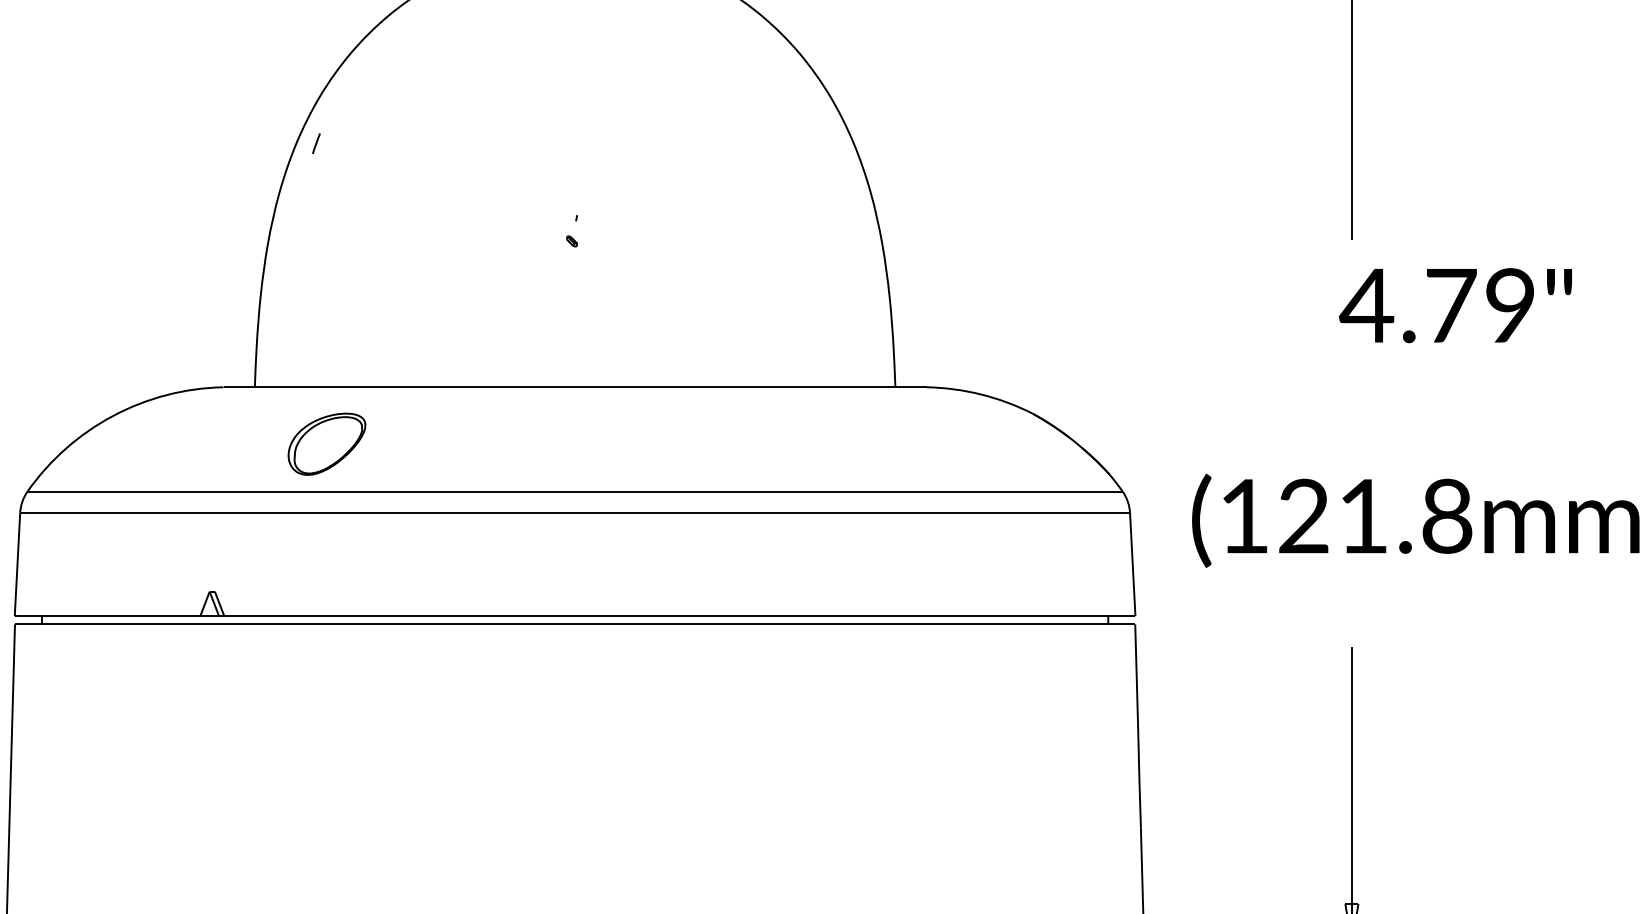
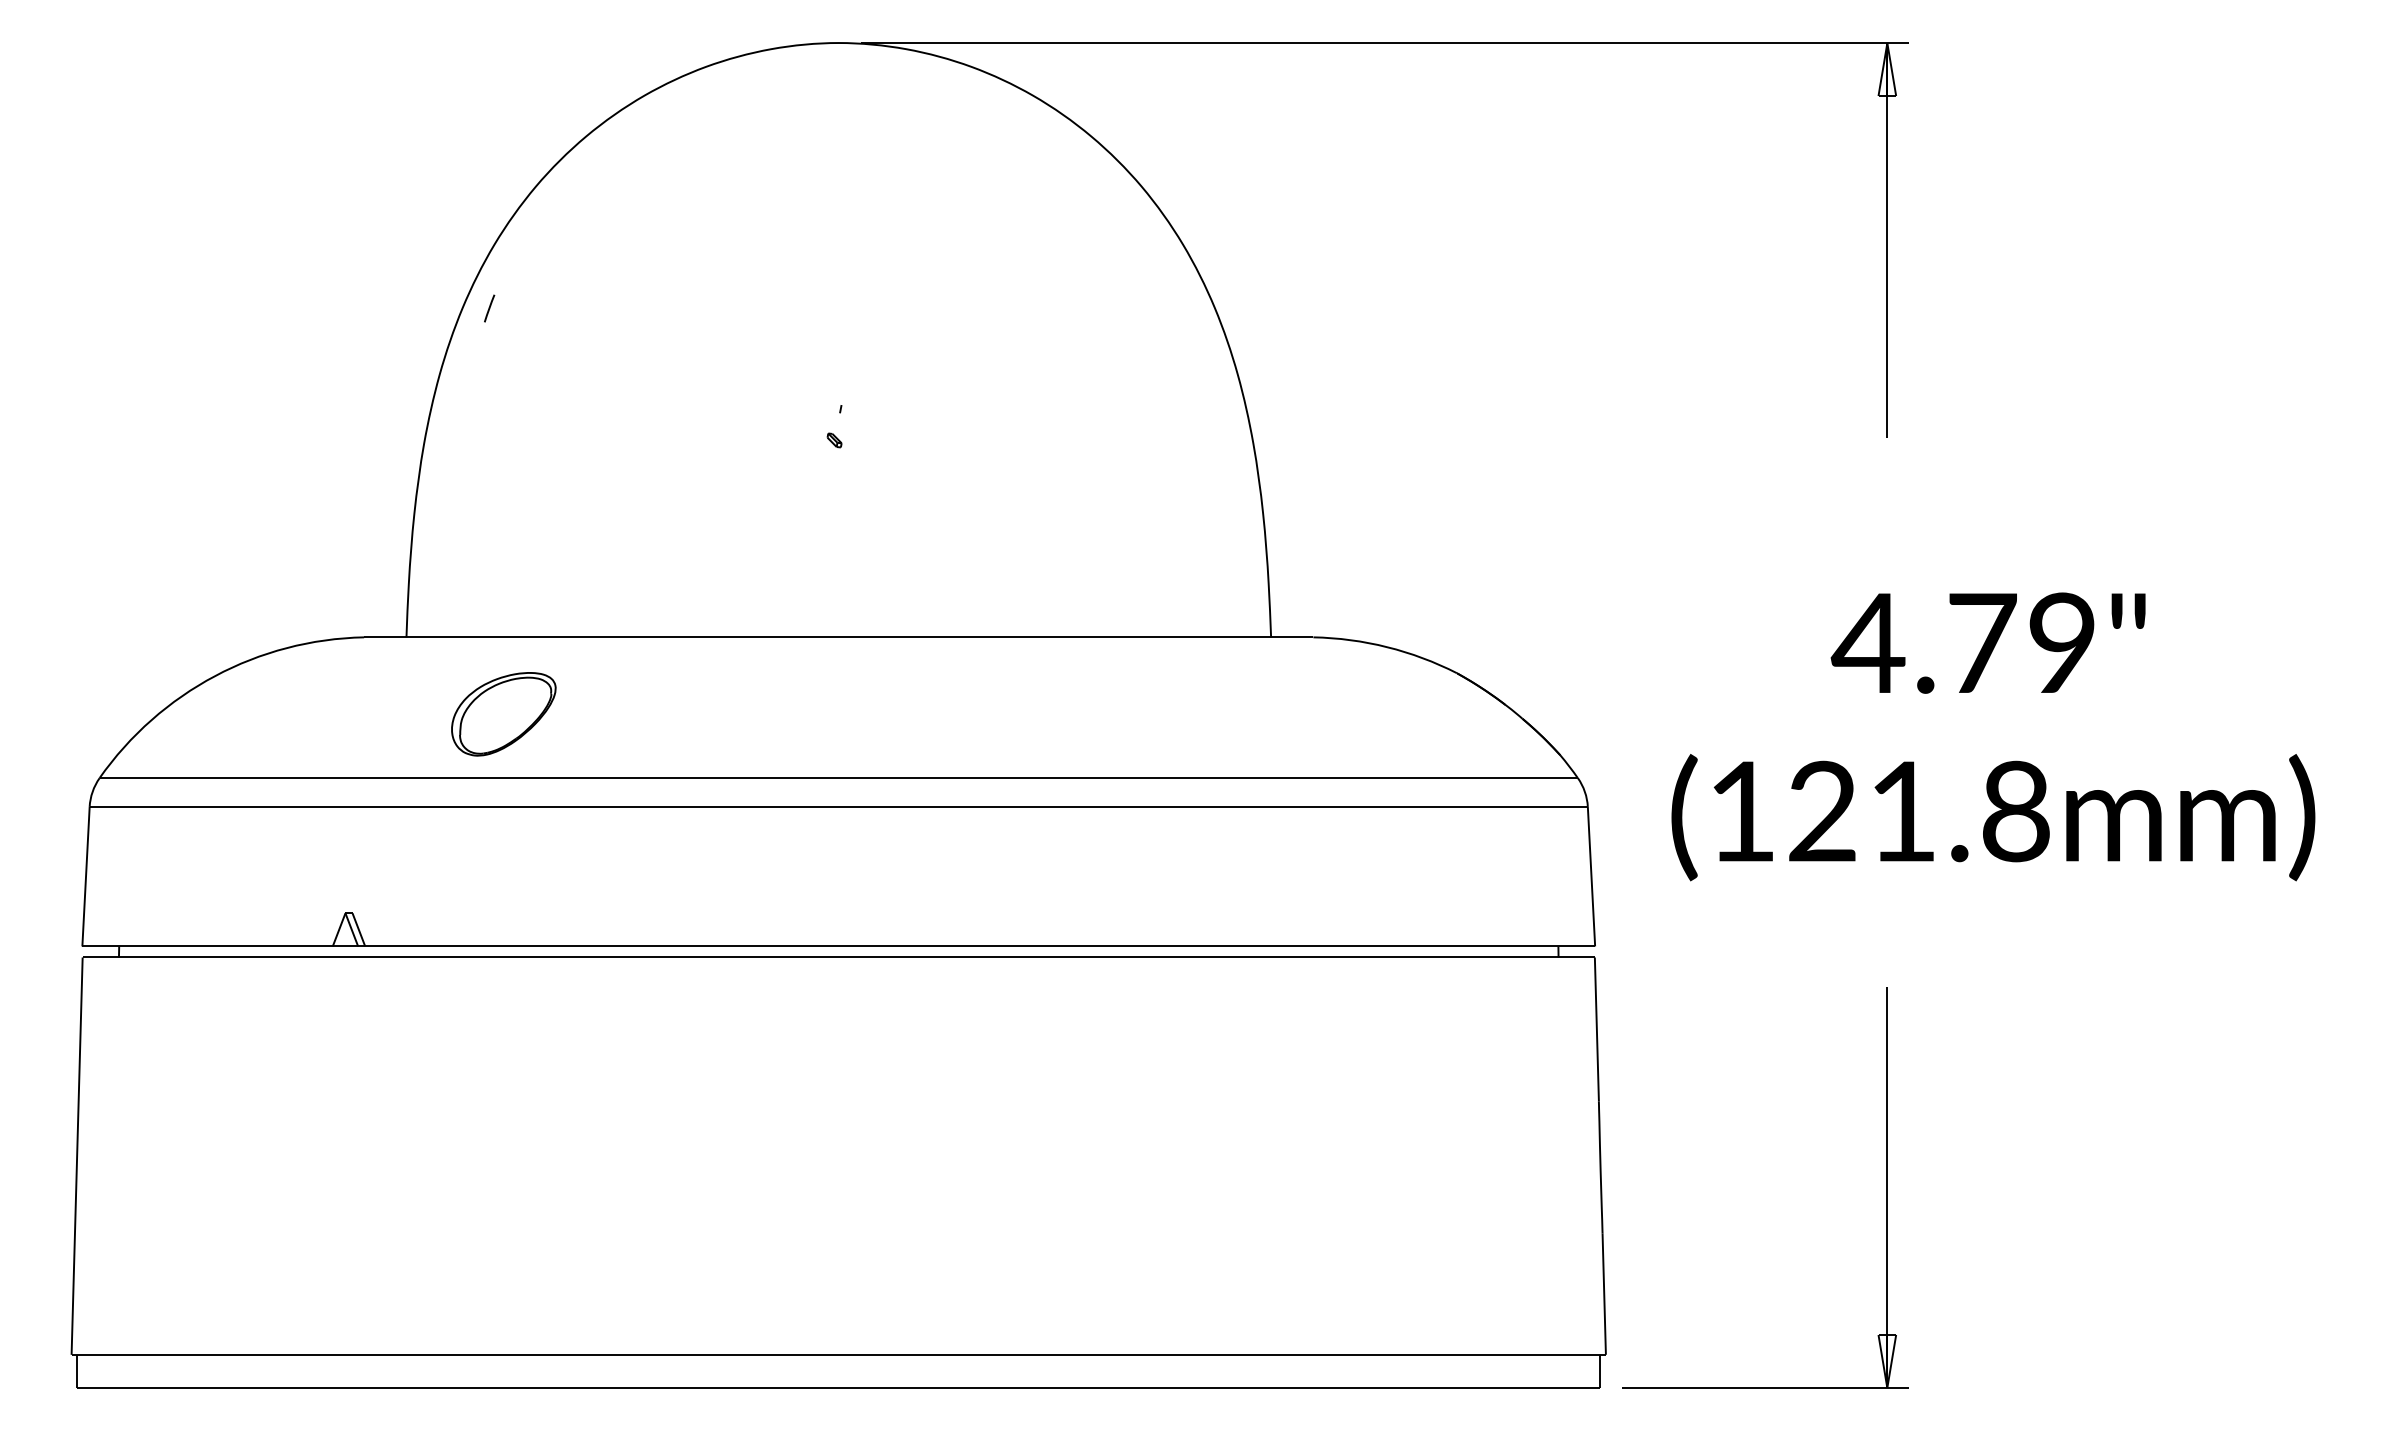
text: (1454, 305) -> (1987, 642), moved

